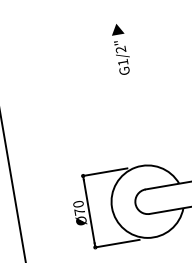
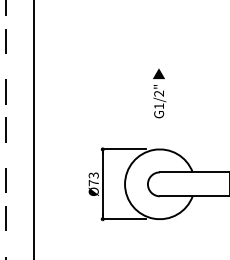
text: (121, 49) -> (159, 93), moved
text: (78, 204) -> (93, 175), Ø70 -> Ø73

